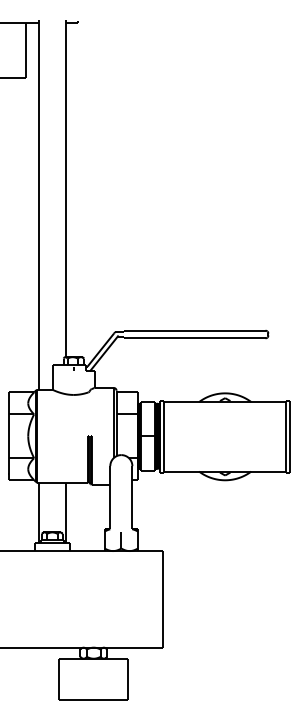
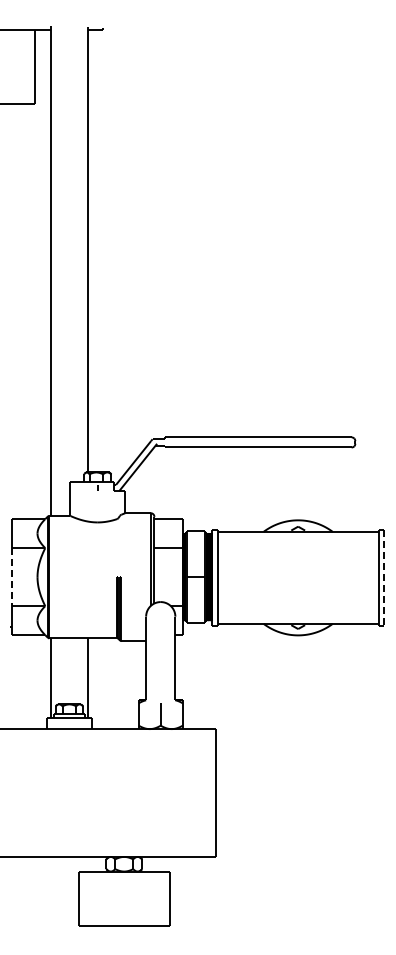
line: (8, 436) -> (11, 577), solid -> dashed
line: (290, 436) -> (384, 577), solid -> dashed

